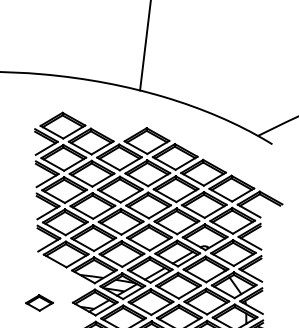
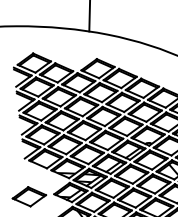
part: (39, 302) -> (29, 196), size x1.67

